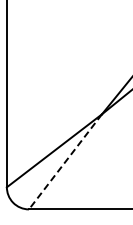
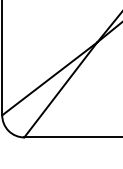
line: (65, 161) -> (60, 89), dashed -> solid

